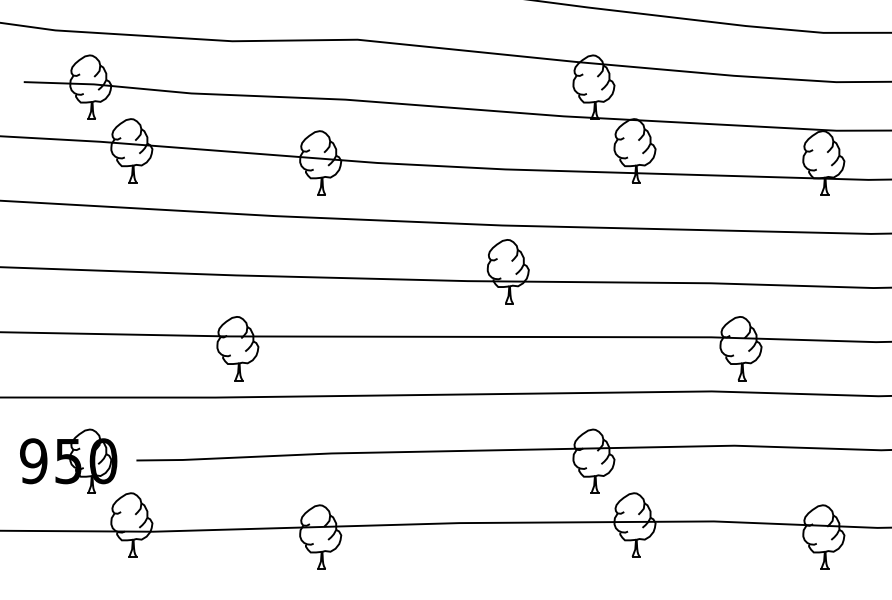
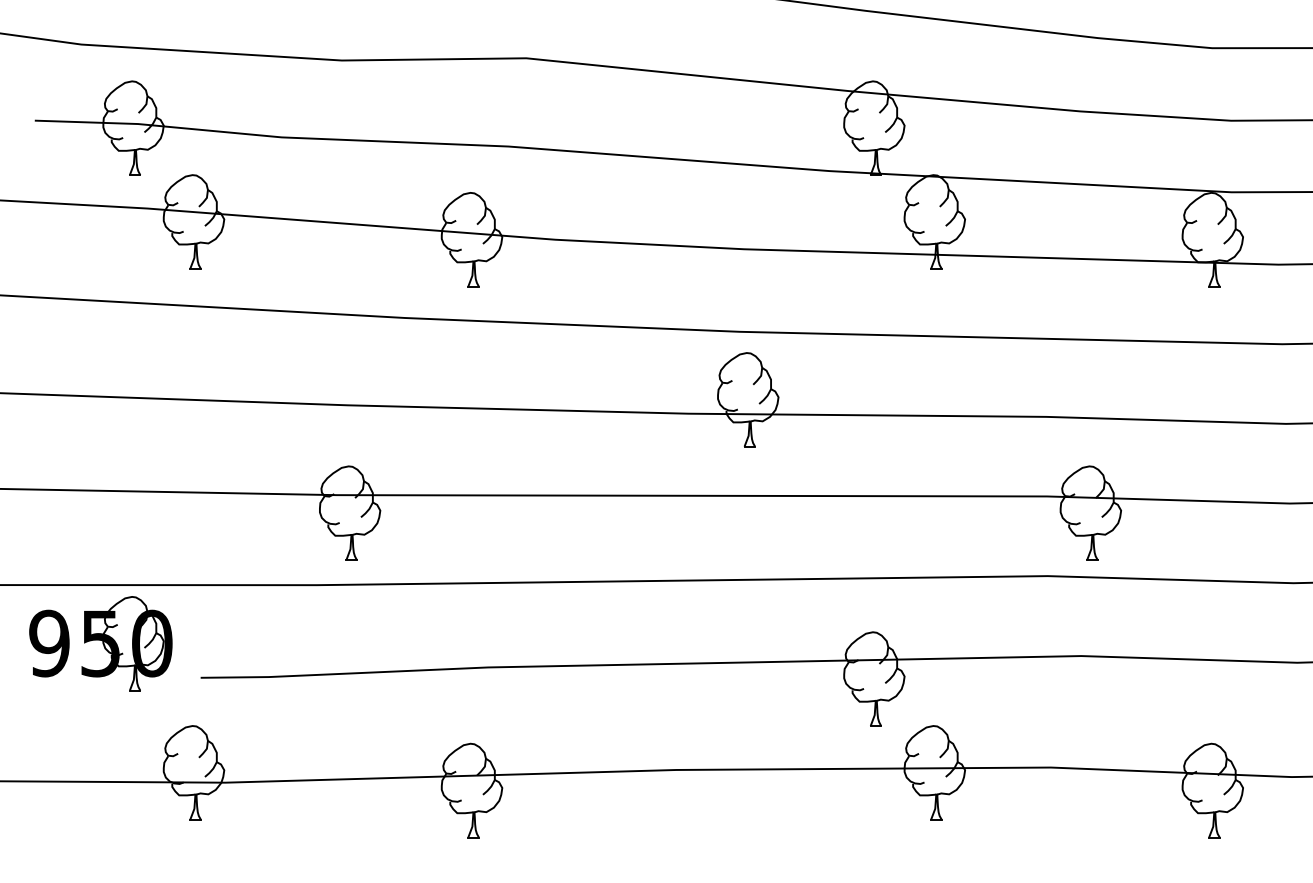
part: (68, 460) -> (100, 642), moved

